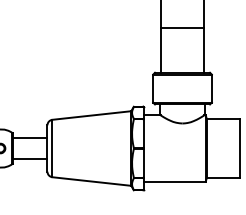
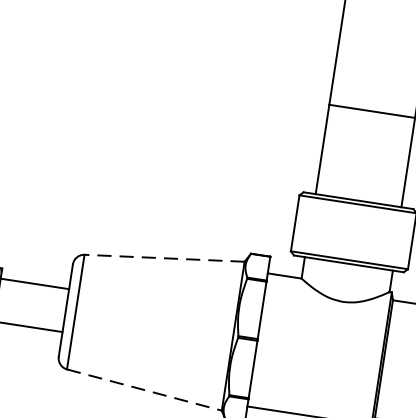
line: (91, 115) -> (163, 258), solid -> dashed
line: (91, 181) -> (143, 389), solid -> dashed

